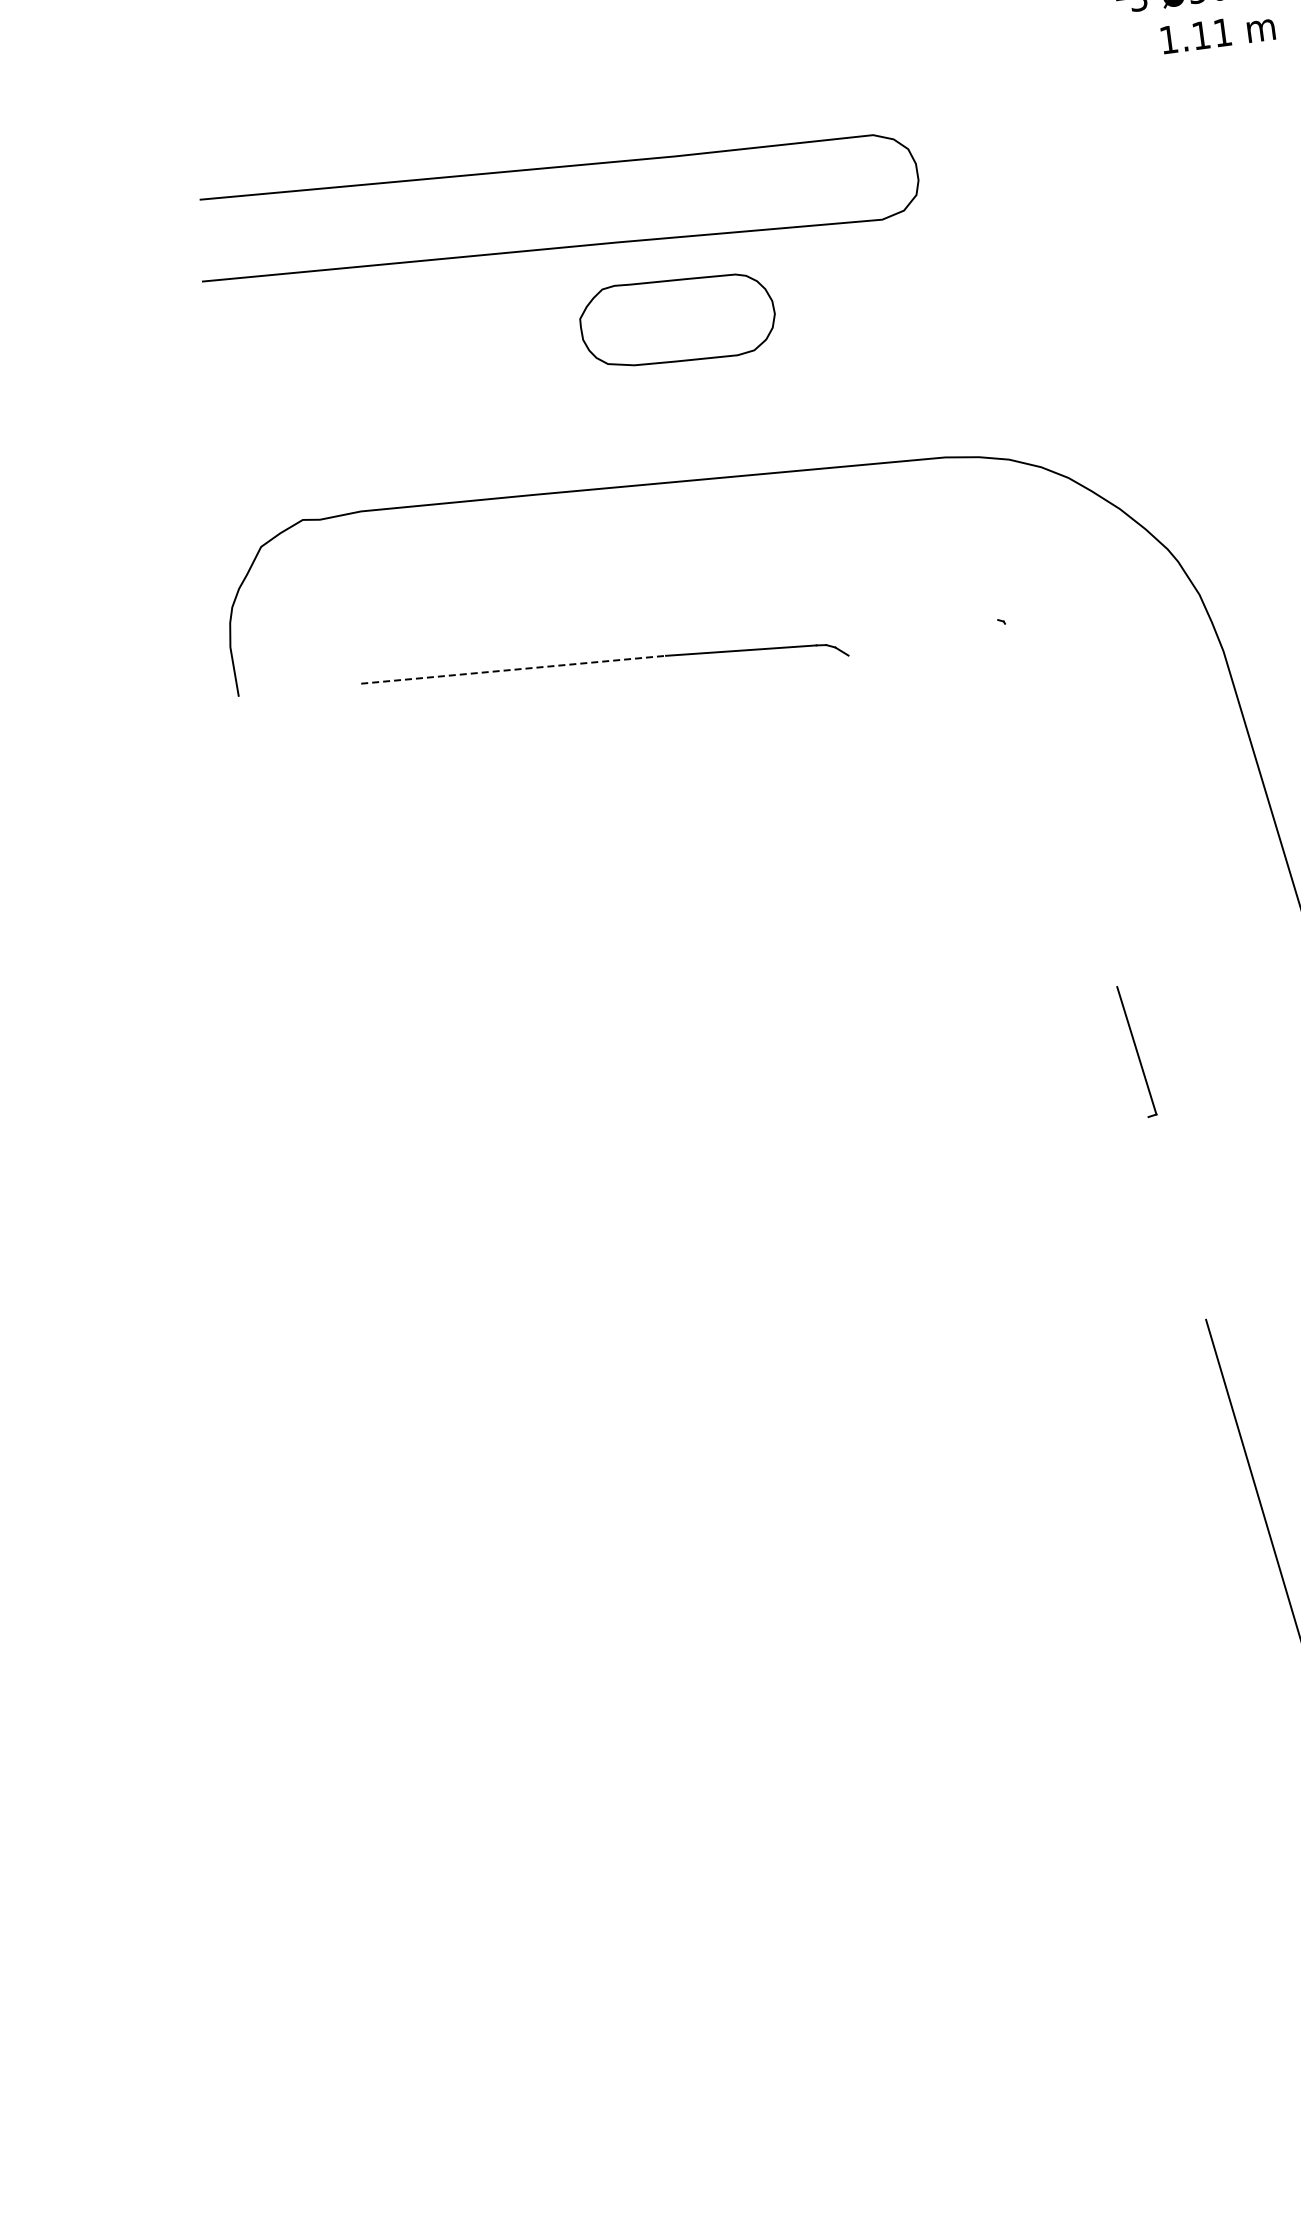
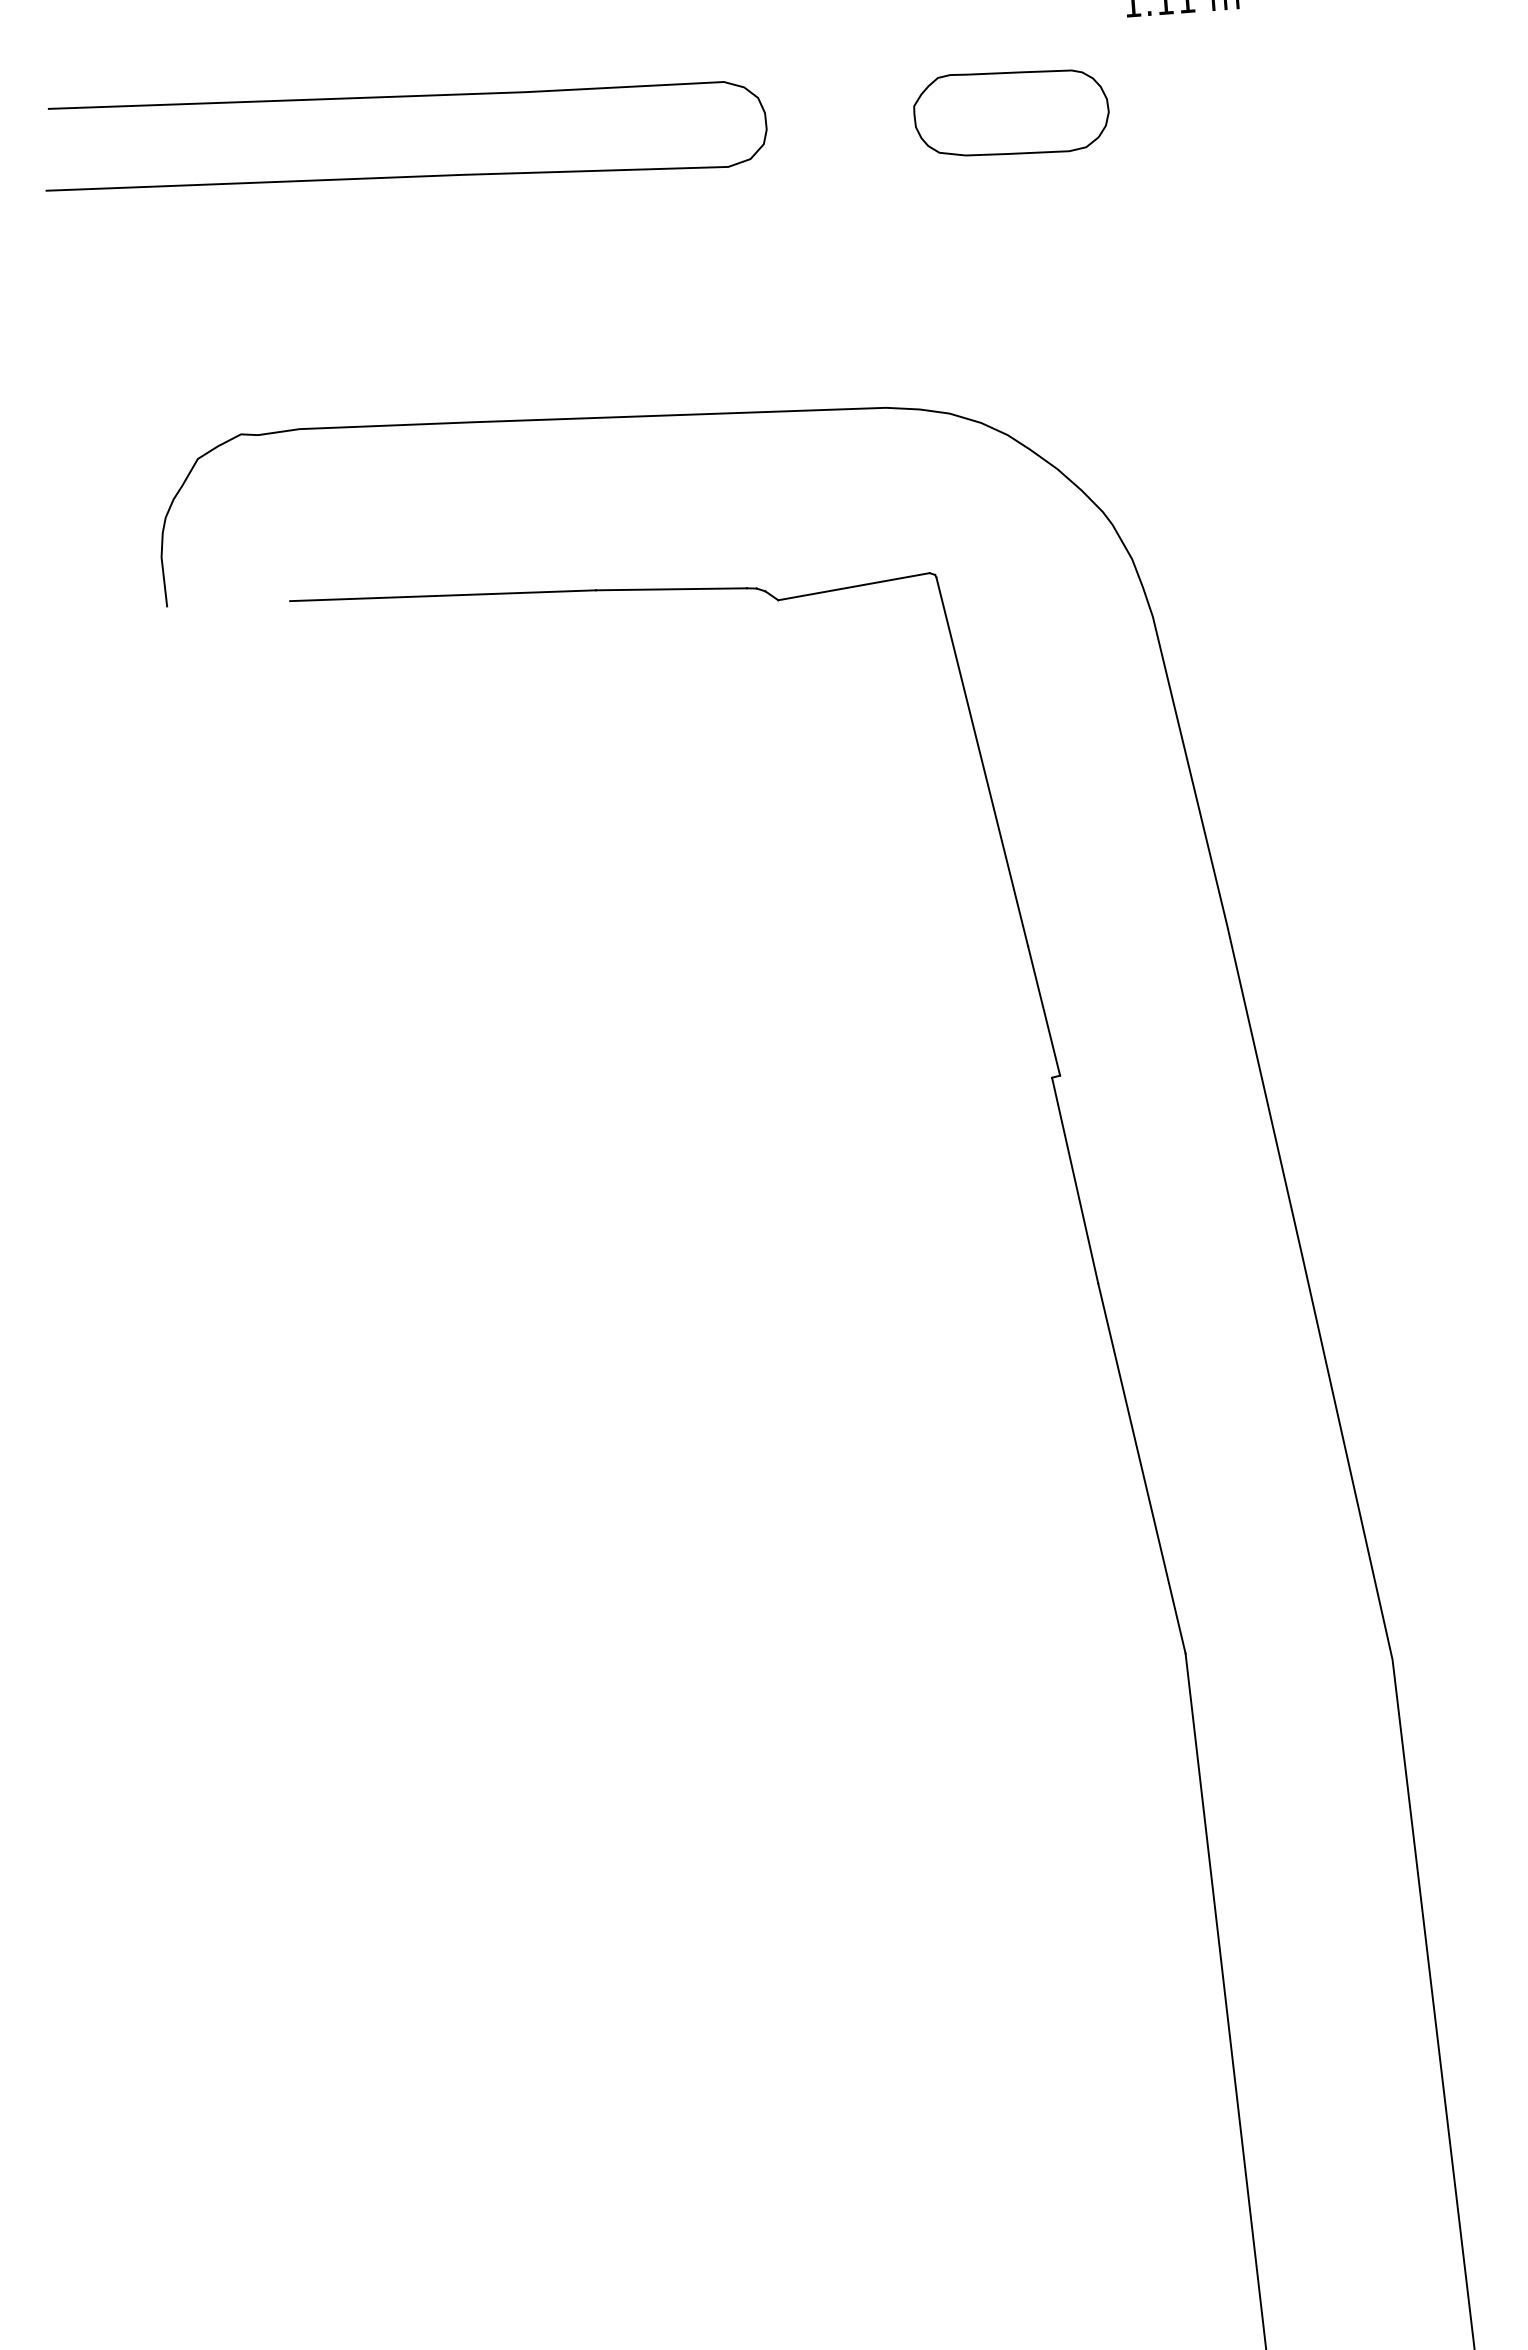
curve: (557, 168) -> (406, 97), moved
part: (677, 319) -> (1011, 112), moved
line: (922, 637) -> (853, 586), added
line: (514, 669) -> (443, 595), dashed -> solid
line: (1061, 805) -> (982, 761), added
line: (1177, 1218) -> (1075, 1180), added

